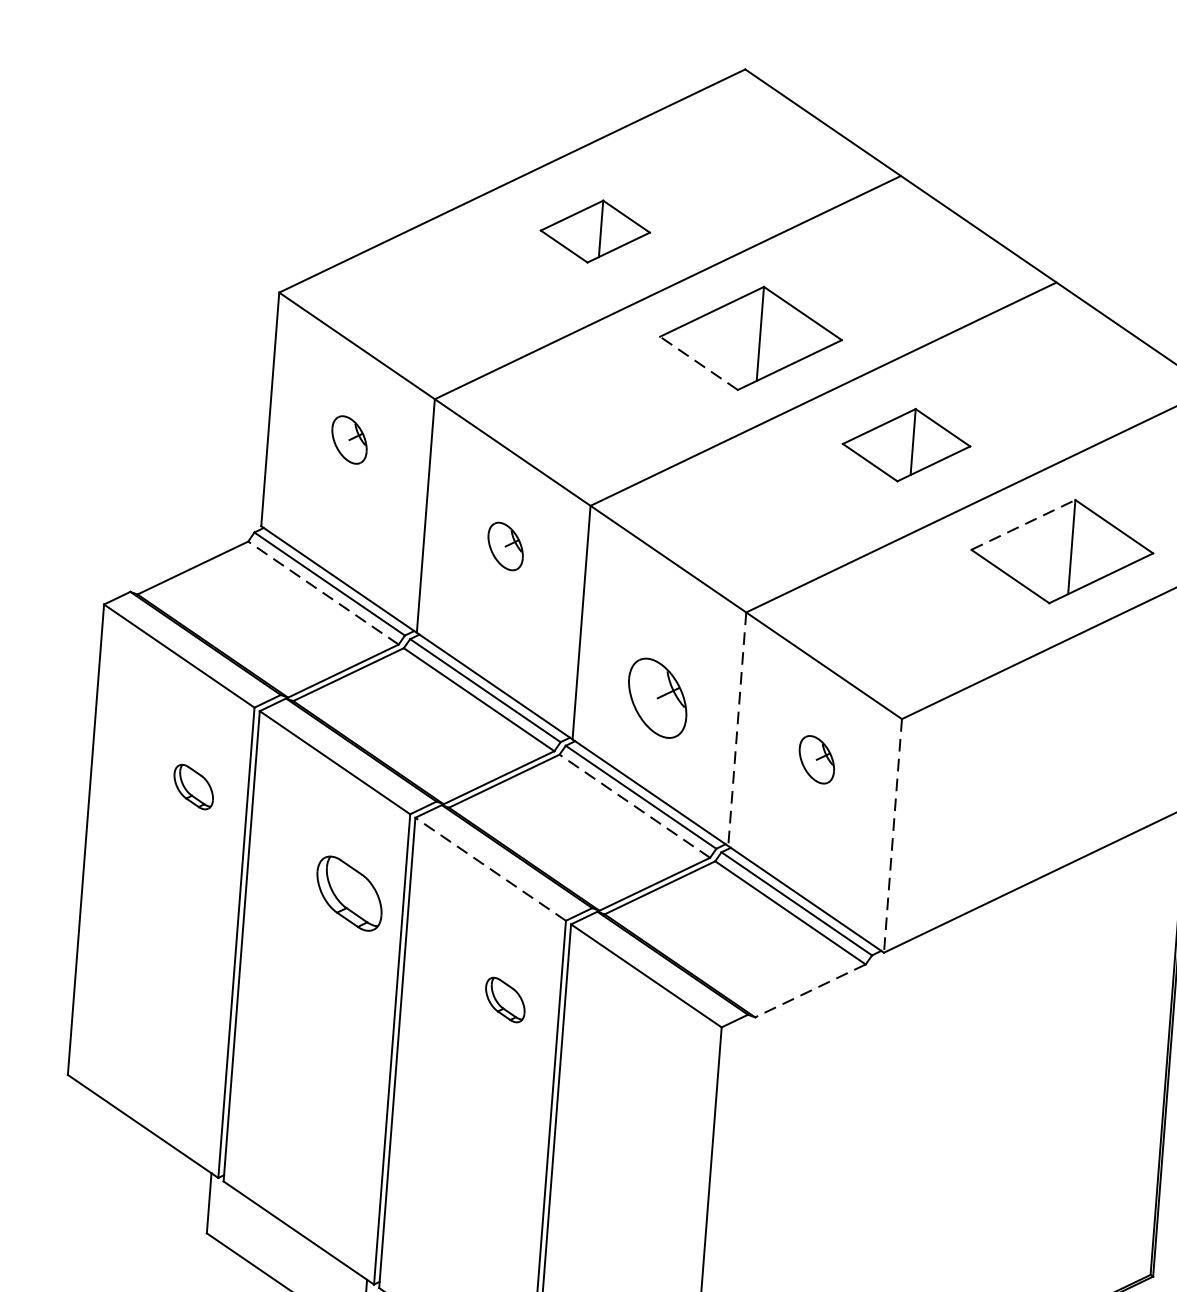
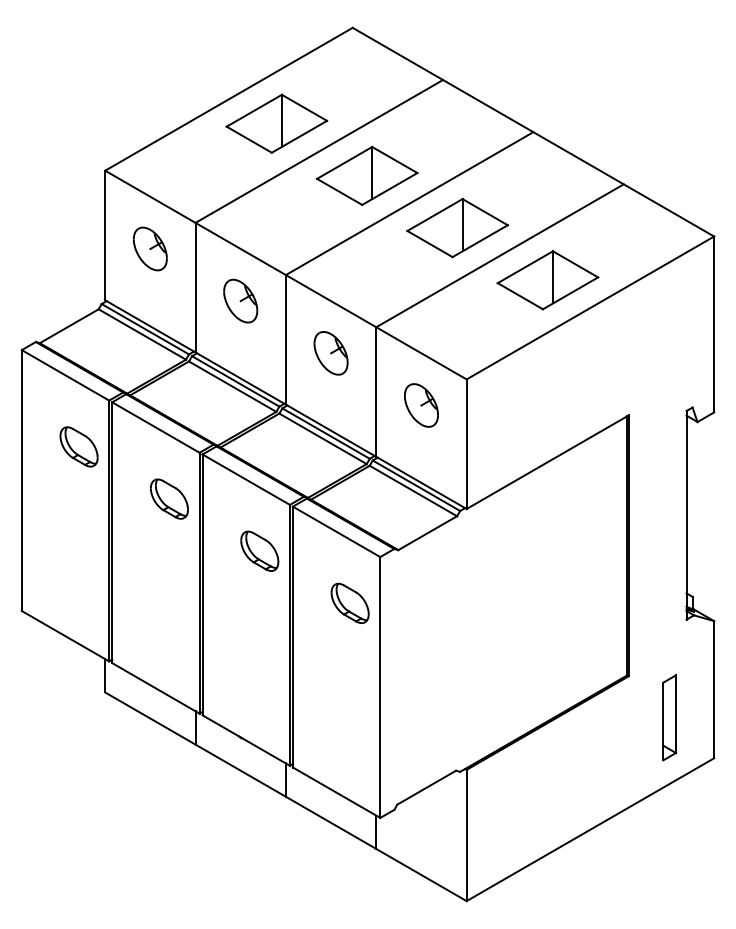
part: (594, 231) -> (276, 123), size x1.67
line: (698, 362) -> (339, 191), dashed -> solid
part: (348, 439) -> (149, 248), size x1.67
part: (906, 445) -> (457, 228), size x1.43
line: (1023, 525) -> (525, 267), dashed -> solid
part: (505, 545) -> (240, 300), size x1.67
line: (321, 592) -> (141, 334), dashed -> solid
part: (656, 698) -> (330, 353), moved
line: (737, 730) -> (376, 392), dashed -> solid
part: (816, 759) -> (421, 405), size x1.67
part: (192, 786) -> (78, 446), size x1.67
line: (633, 805) -> (322, 438), dashed -> solid
line: (892, 836) -> (466, 444), dashed -> solid
line: (489, 868) -> (245, 479), dashed -> solid
line: (810, 991) -> (427, 533), dashed -> solid
part: (504, 998) -> (259, 550), size x1.67
part: (659, 1105) -> (349, 602), added

